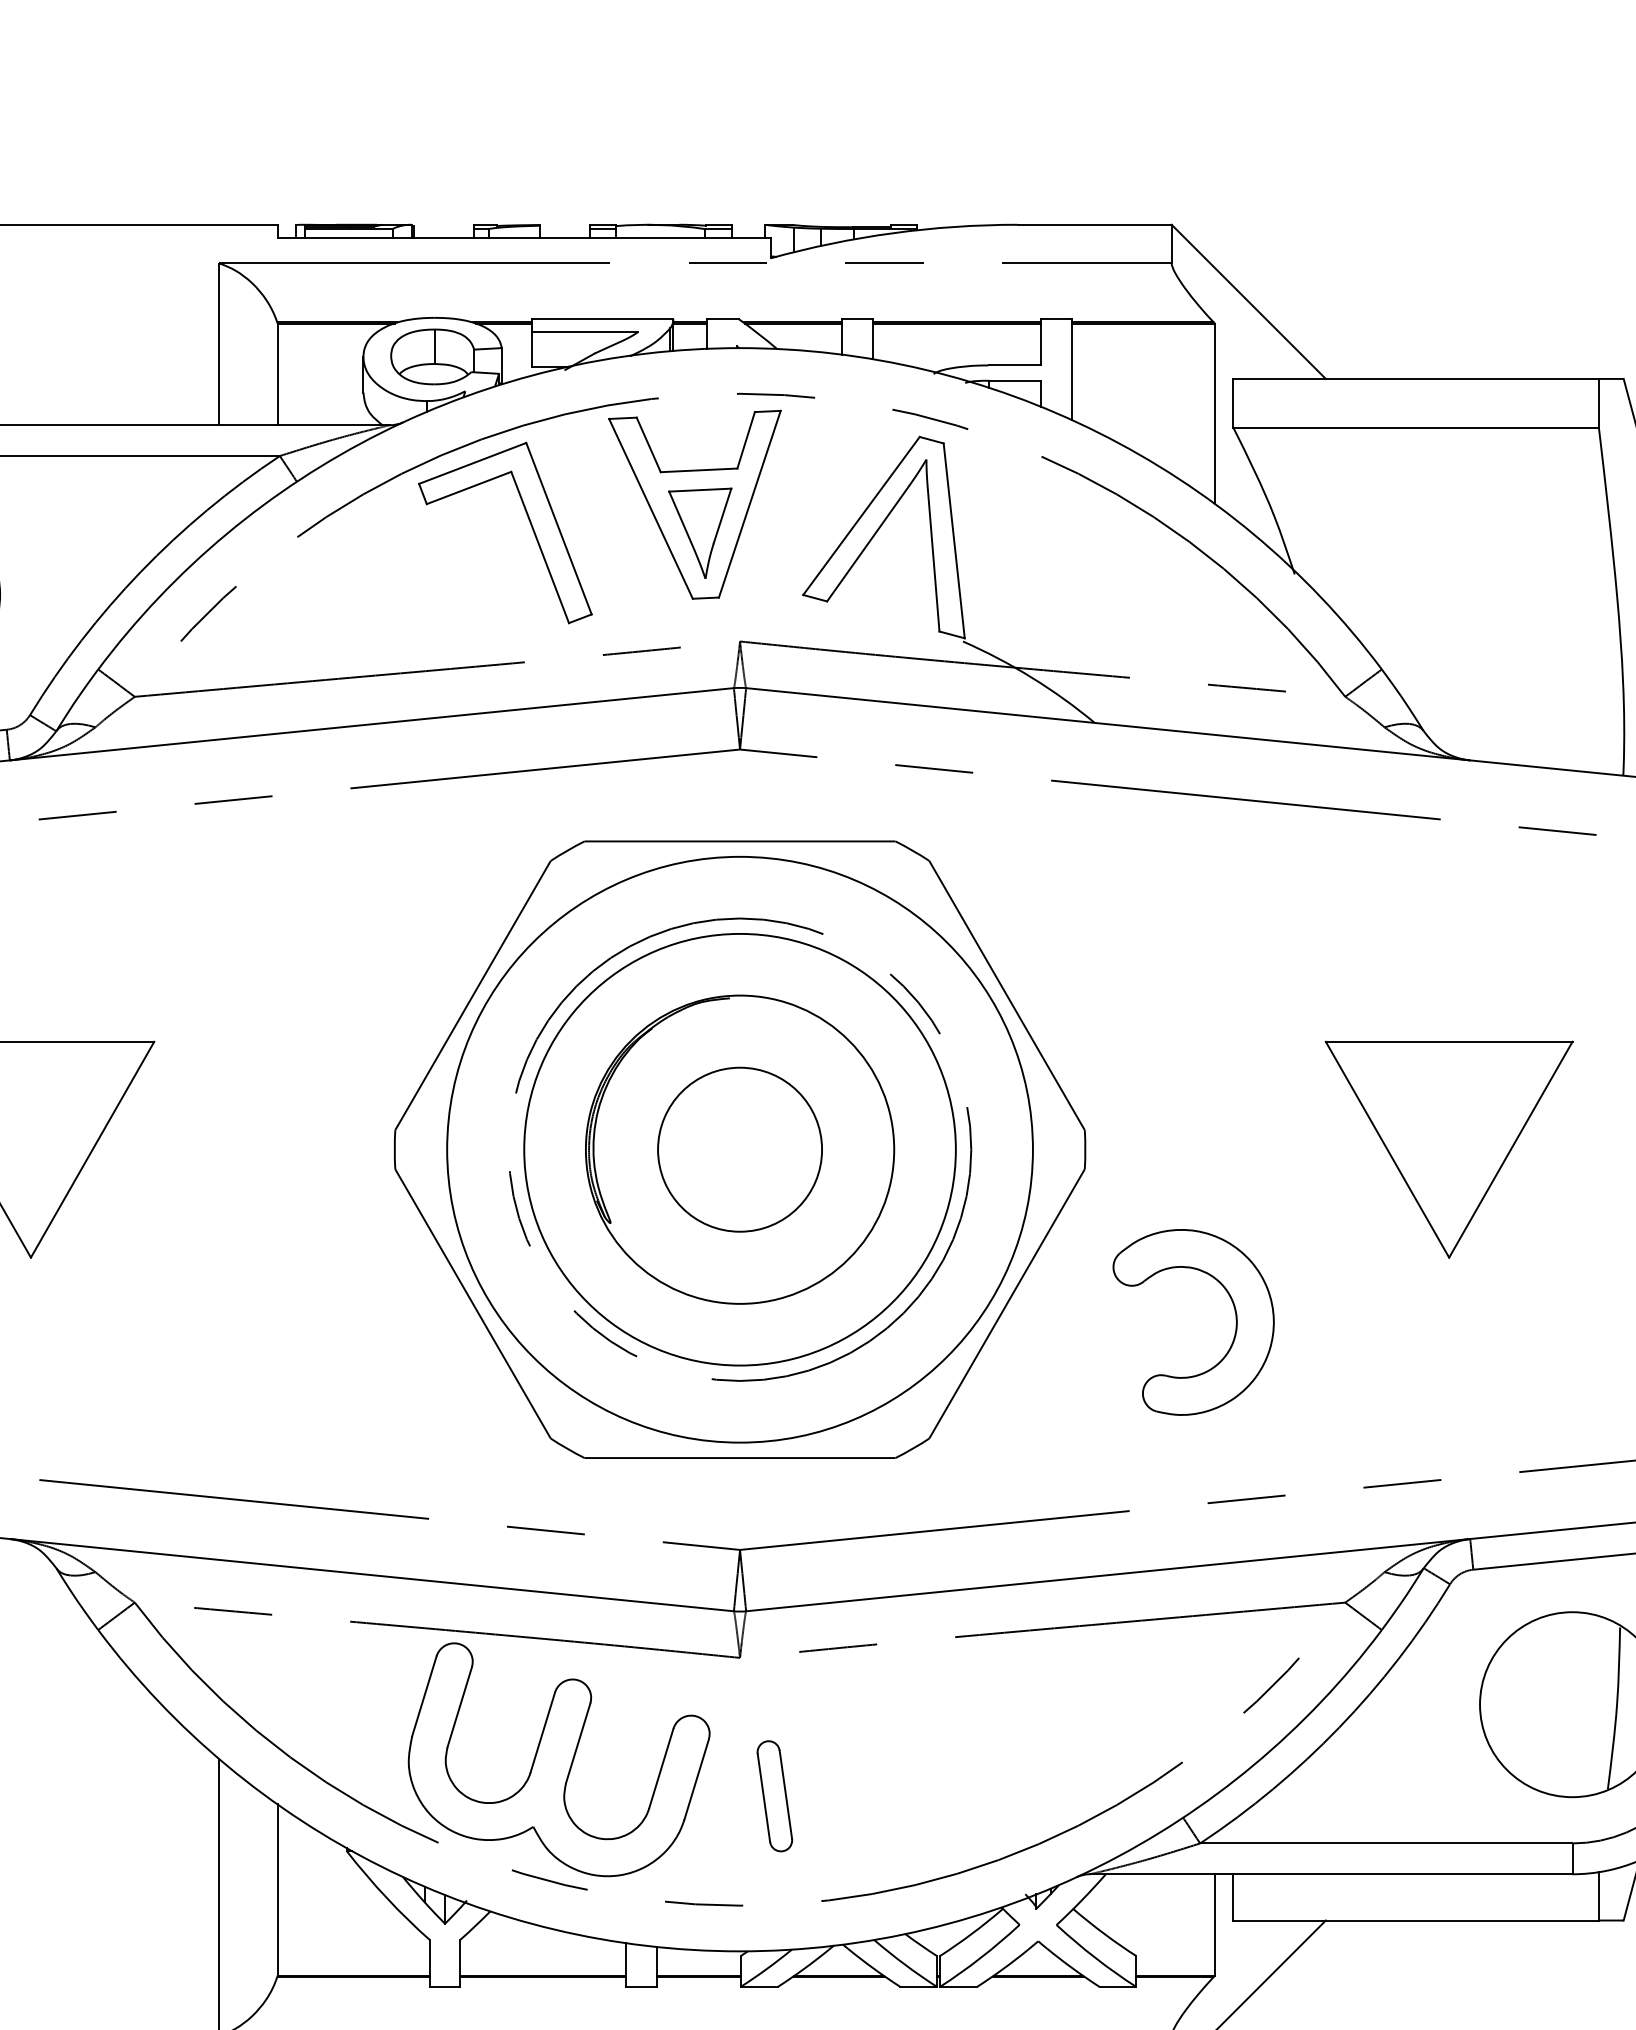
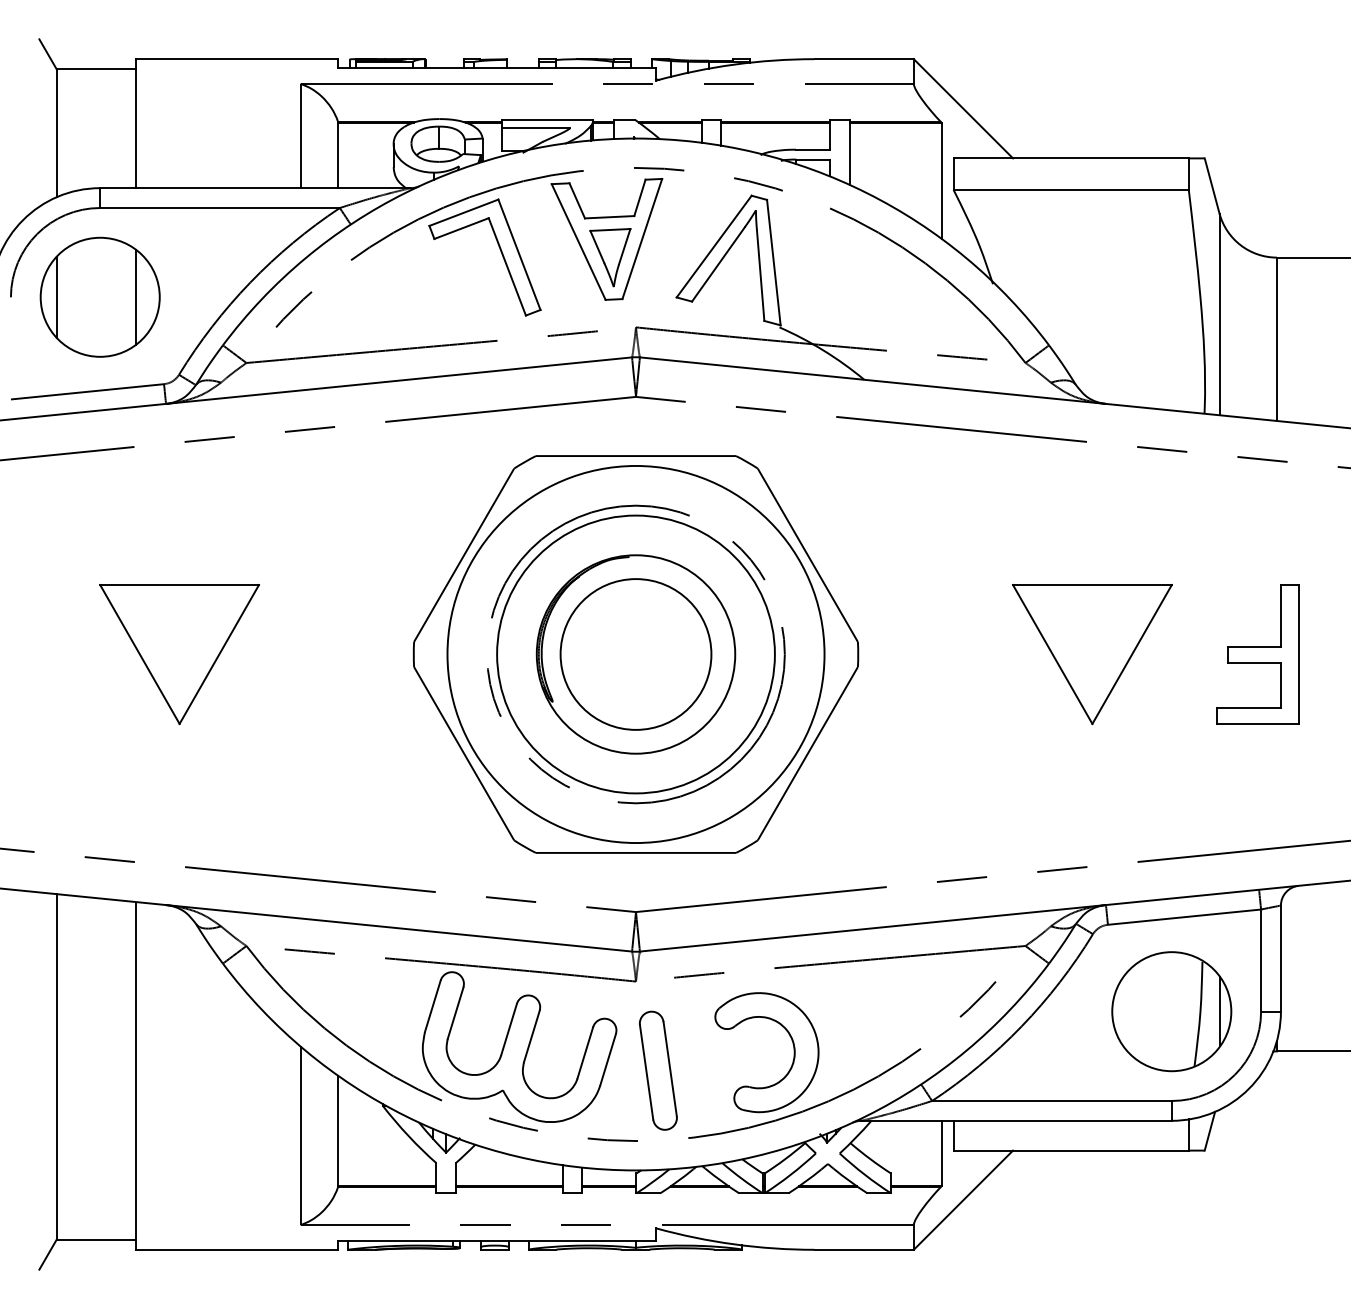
circle: (739, 1149) -> (635, 654), size x1.43
part: (1234, 1322) -> (793, 1052), moved
part: (774, 1796) -> (658, 1070), size x1.67

